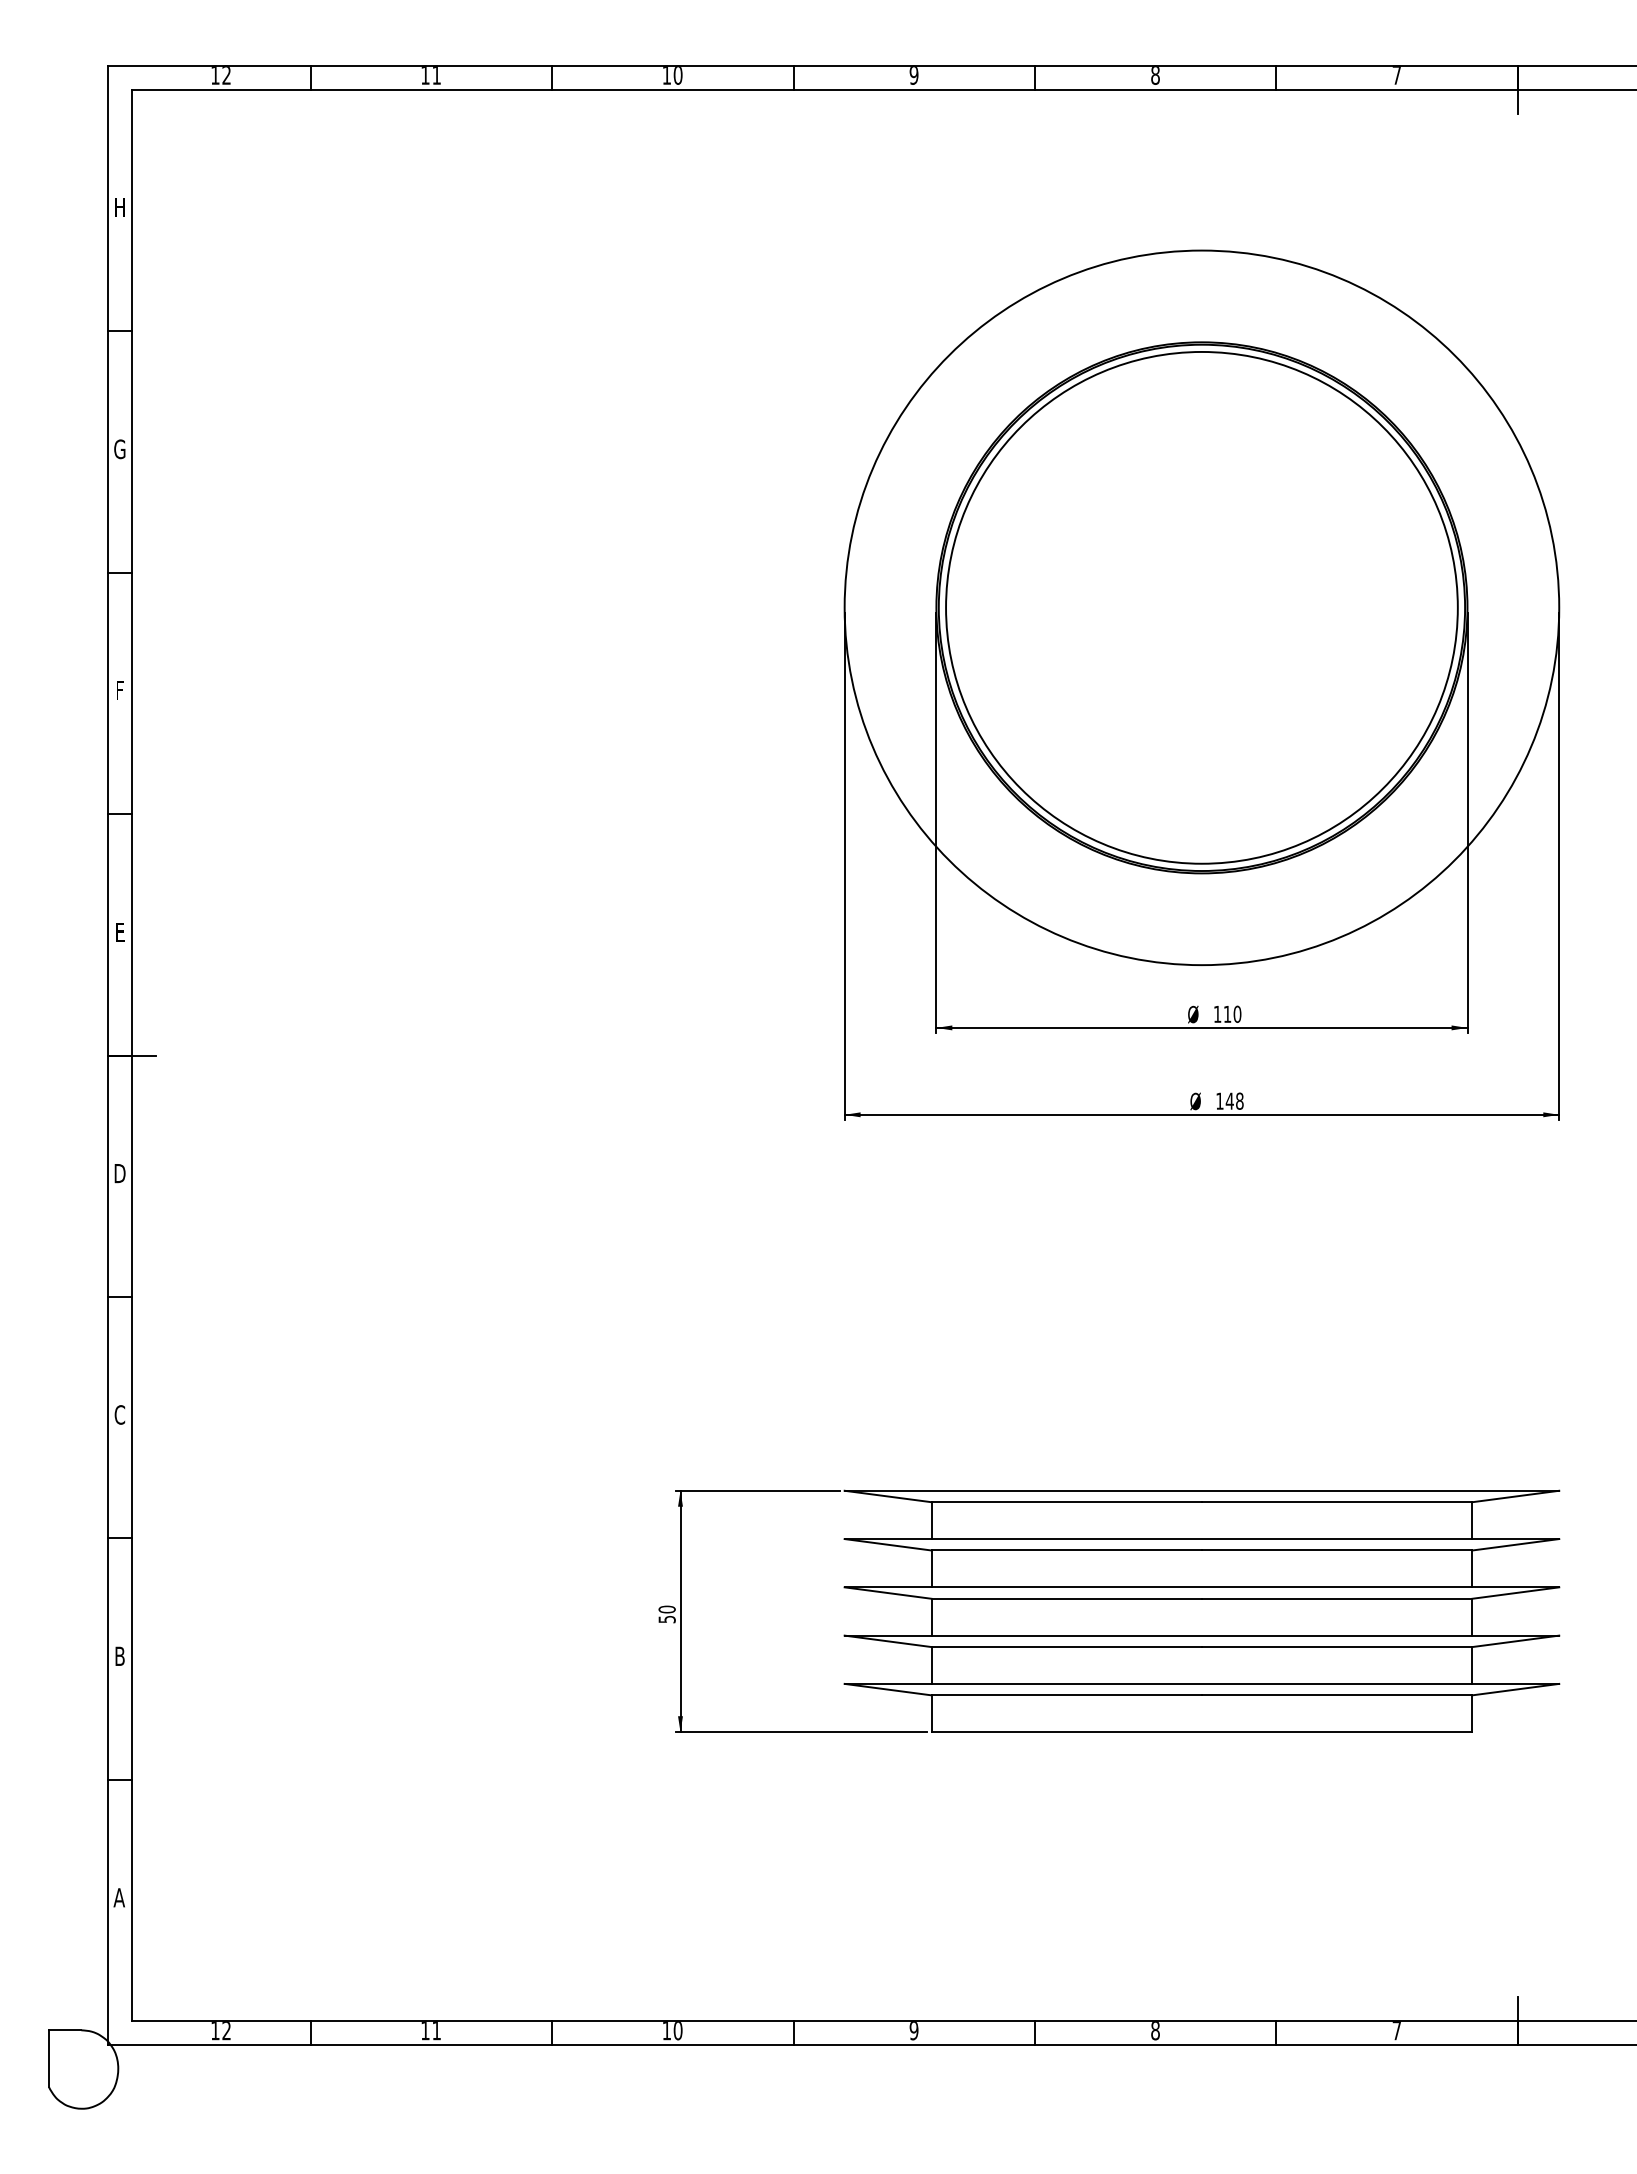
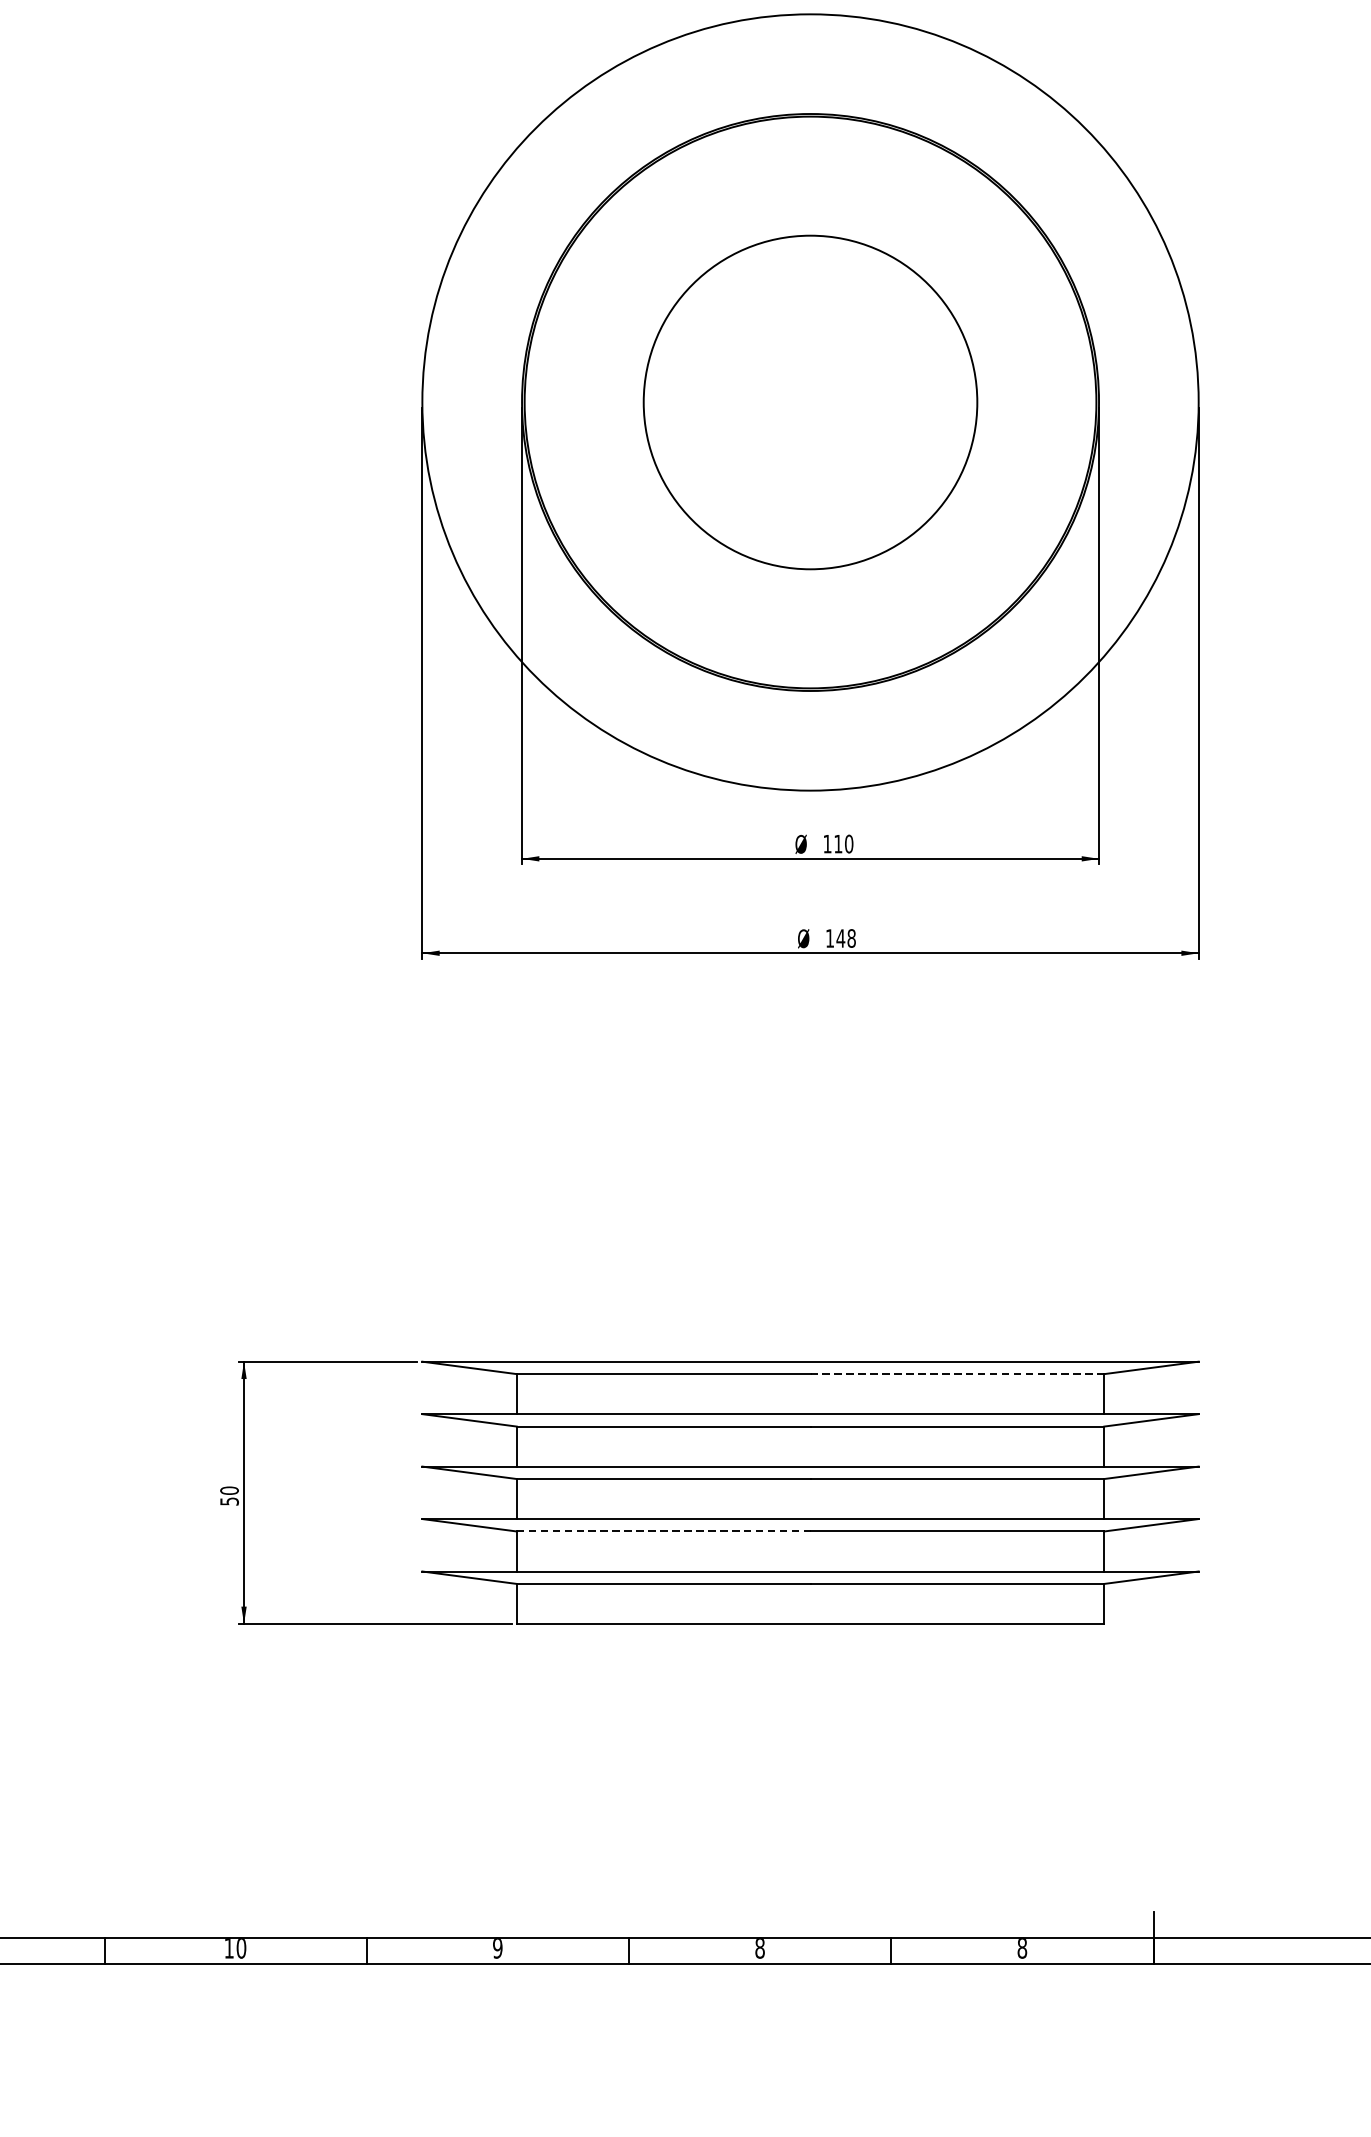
circle: (1201, 607) -> (810, 402), size x0.6
line: (1337, 1502) -> (957, 1374), solid -> dashed
line: (1067, 1647) -> (664, 1531), solid -> dashed
text: (1396, 2031) -> (1021, 1949), 7 -> 8

